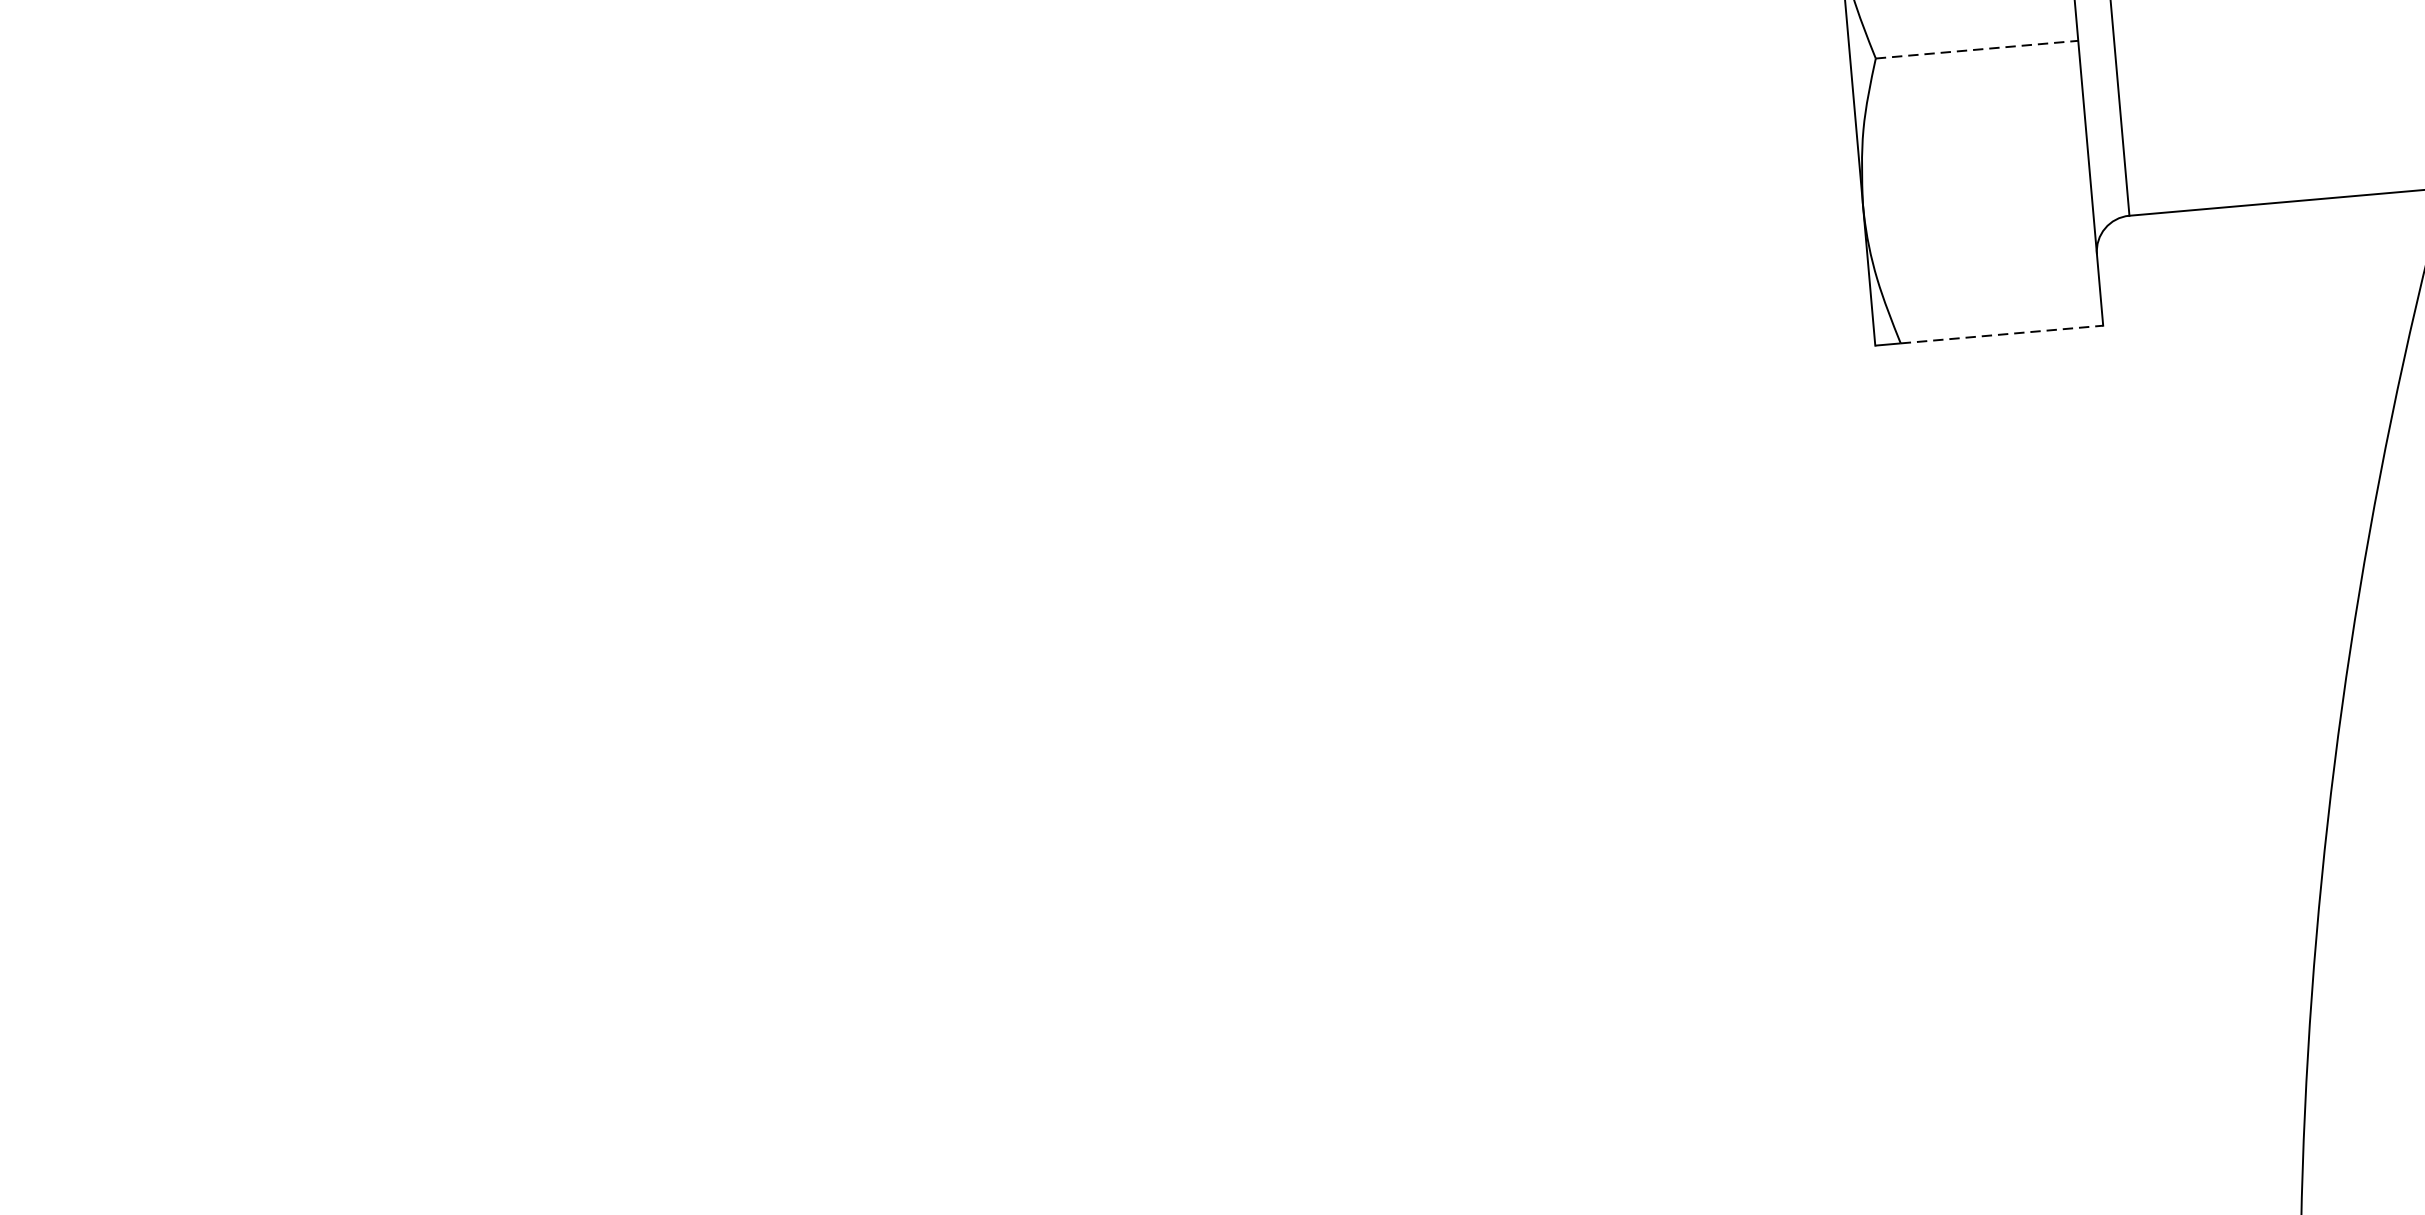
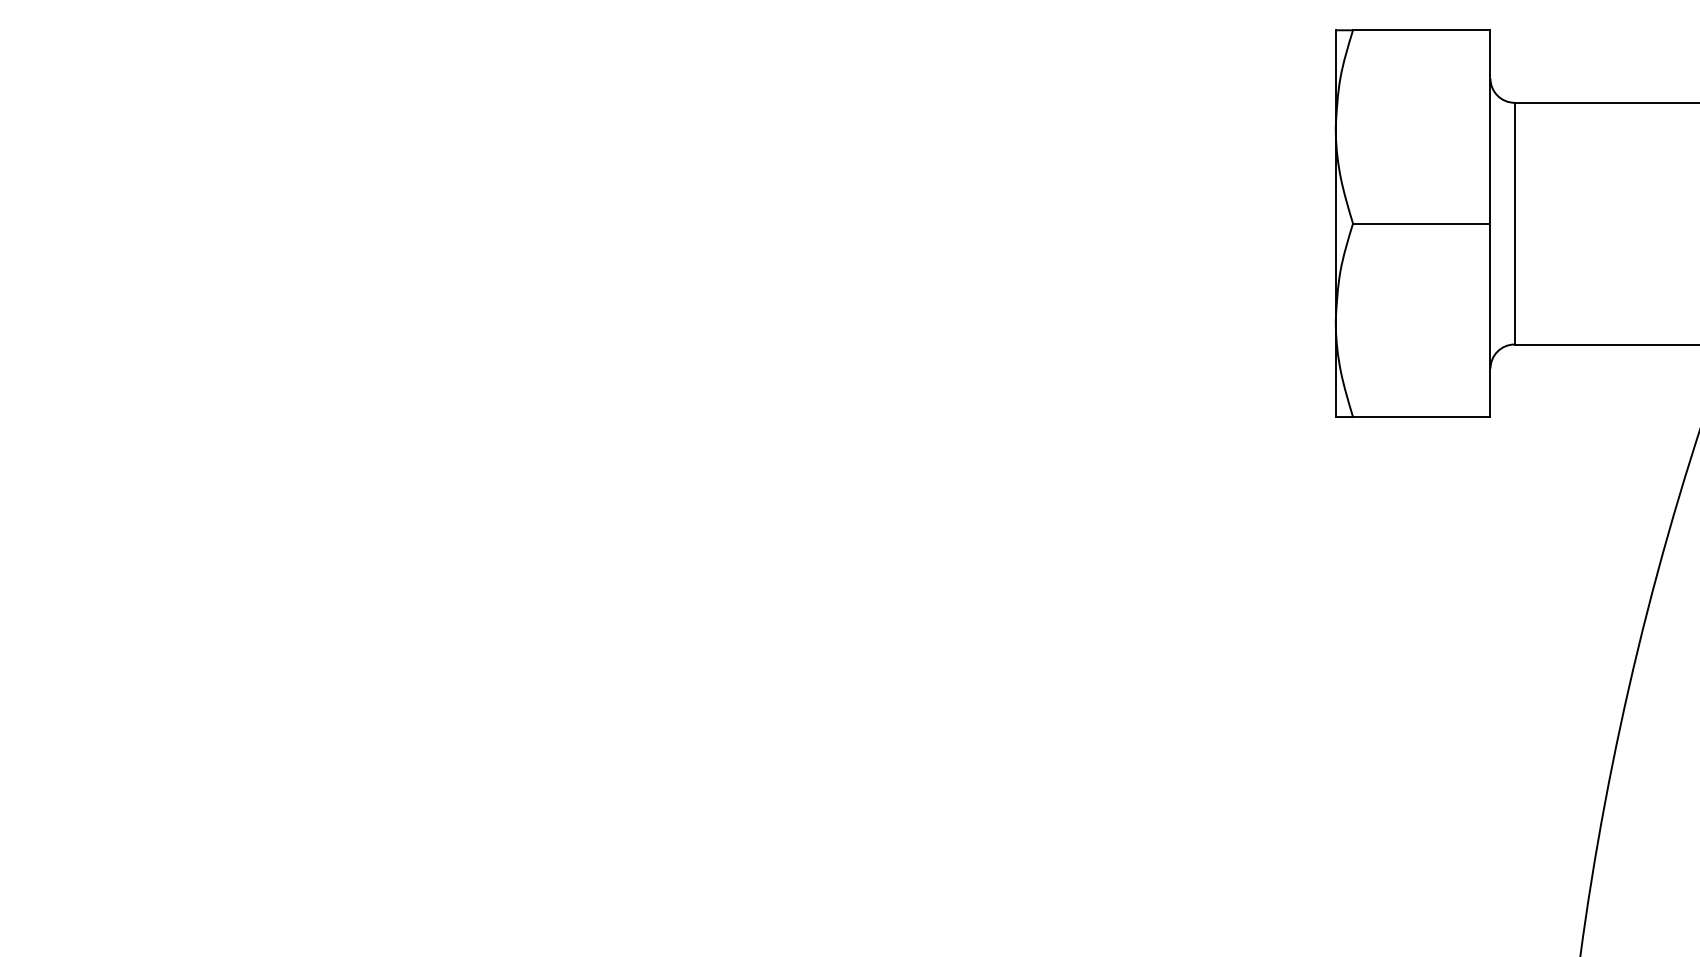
line: (1976, 49) -> (1421, 223), dashed -> solid
line: (2001, 335) -> (1421, 417), dashed -> solid

